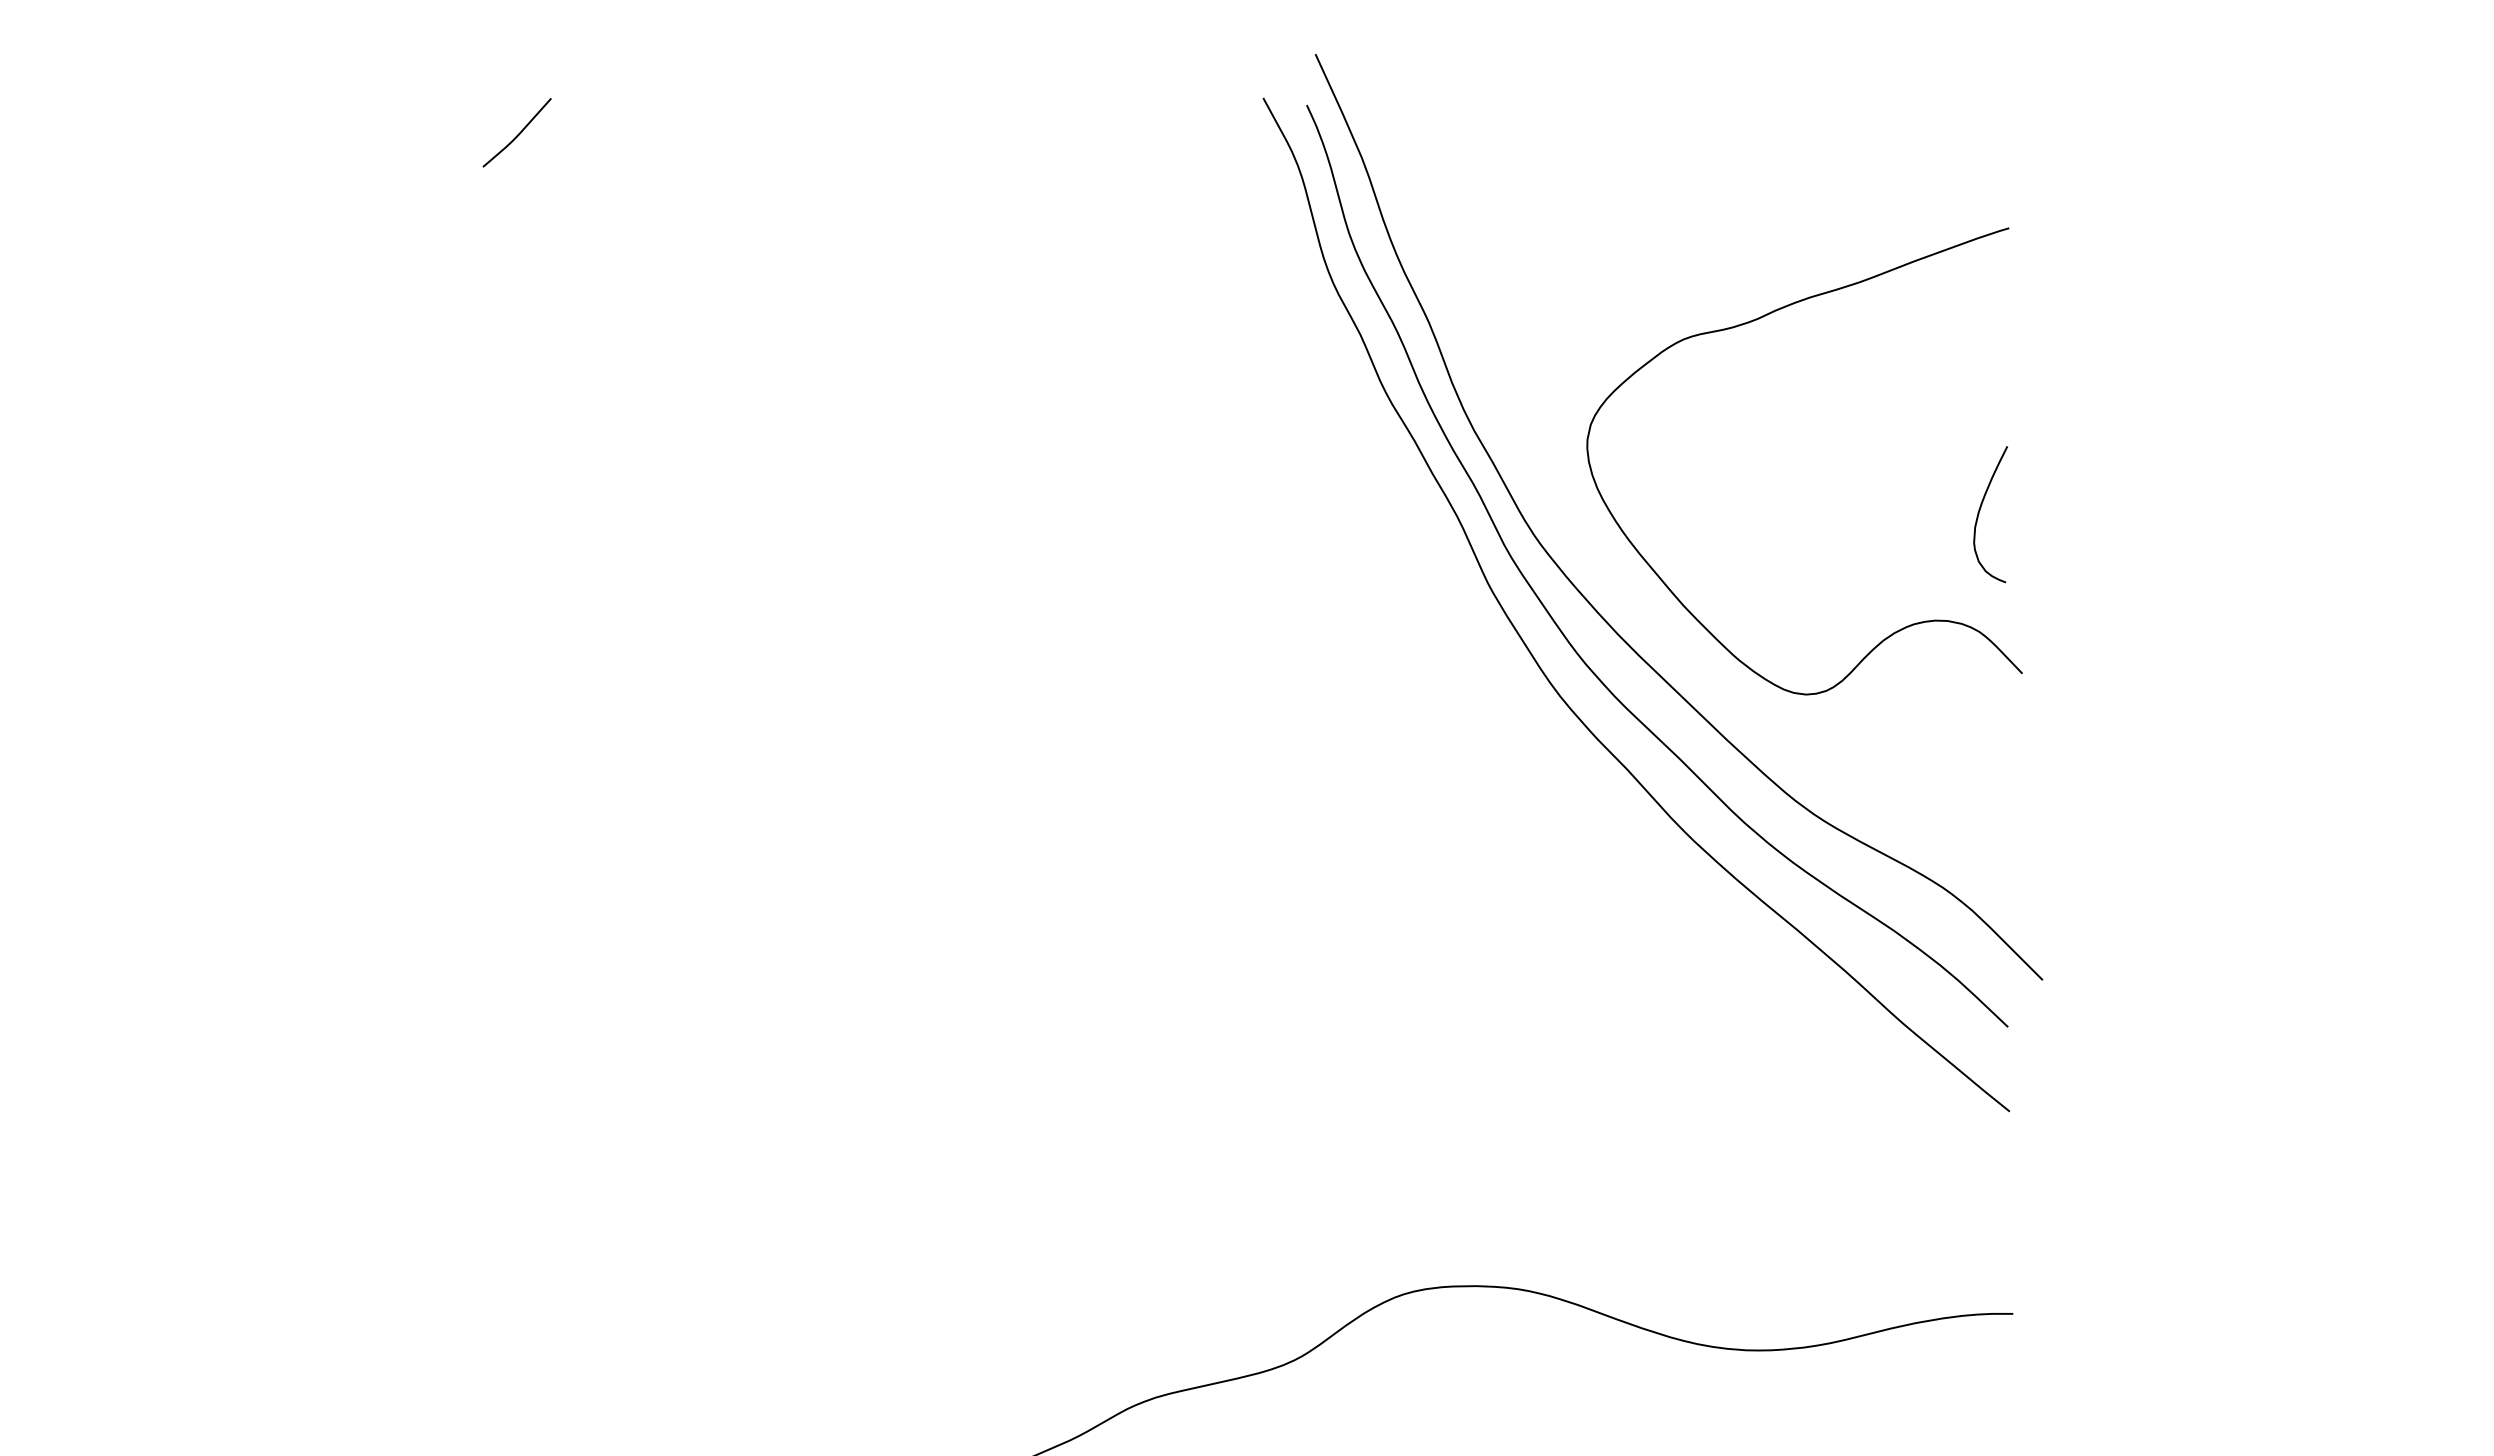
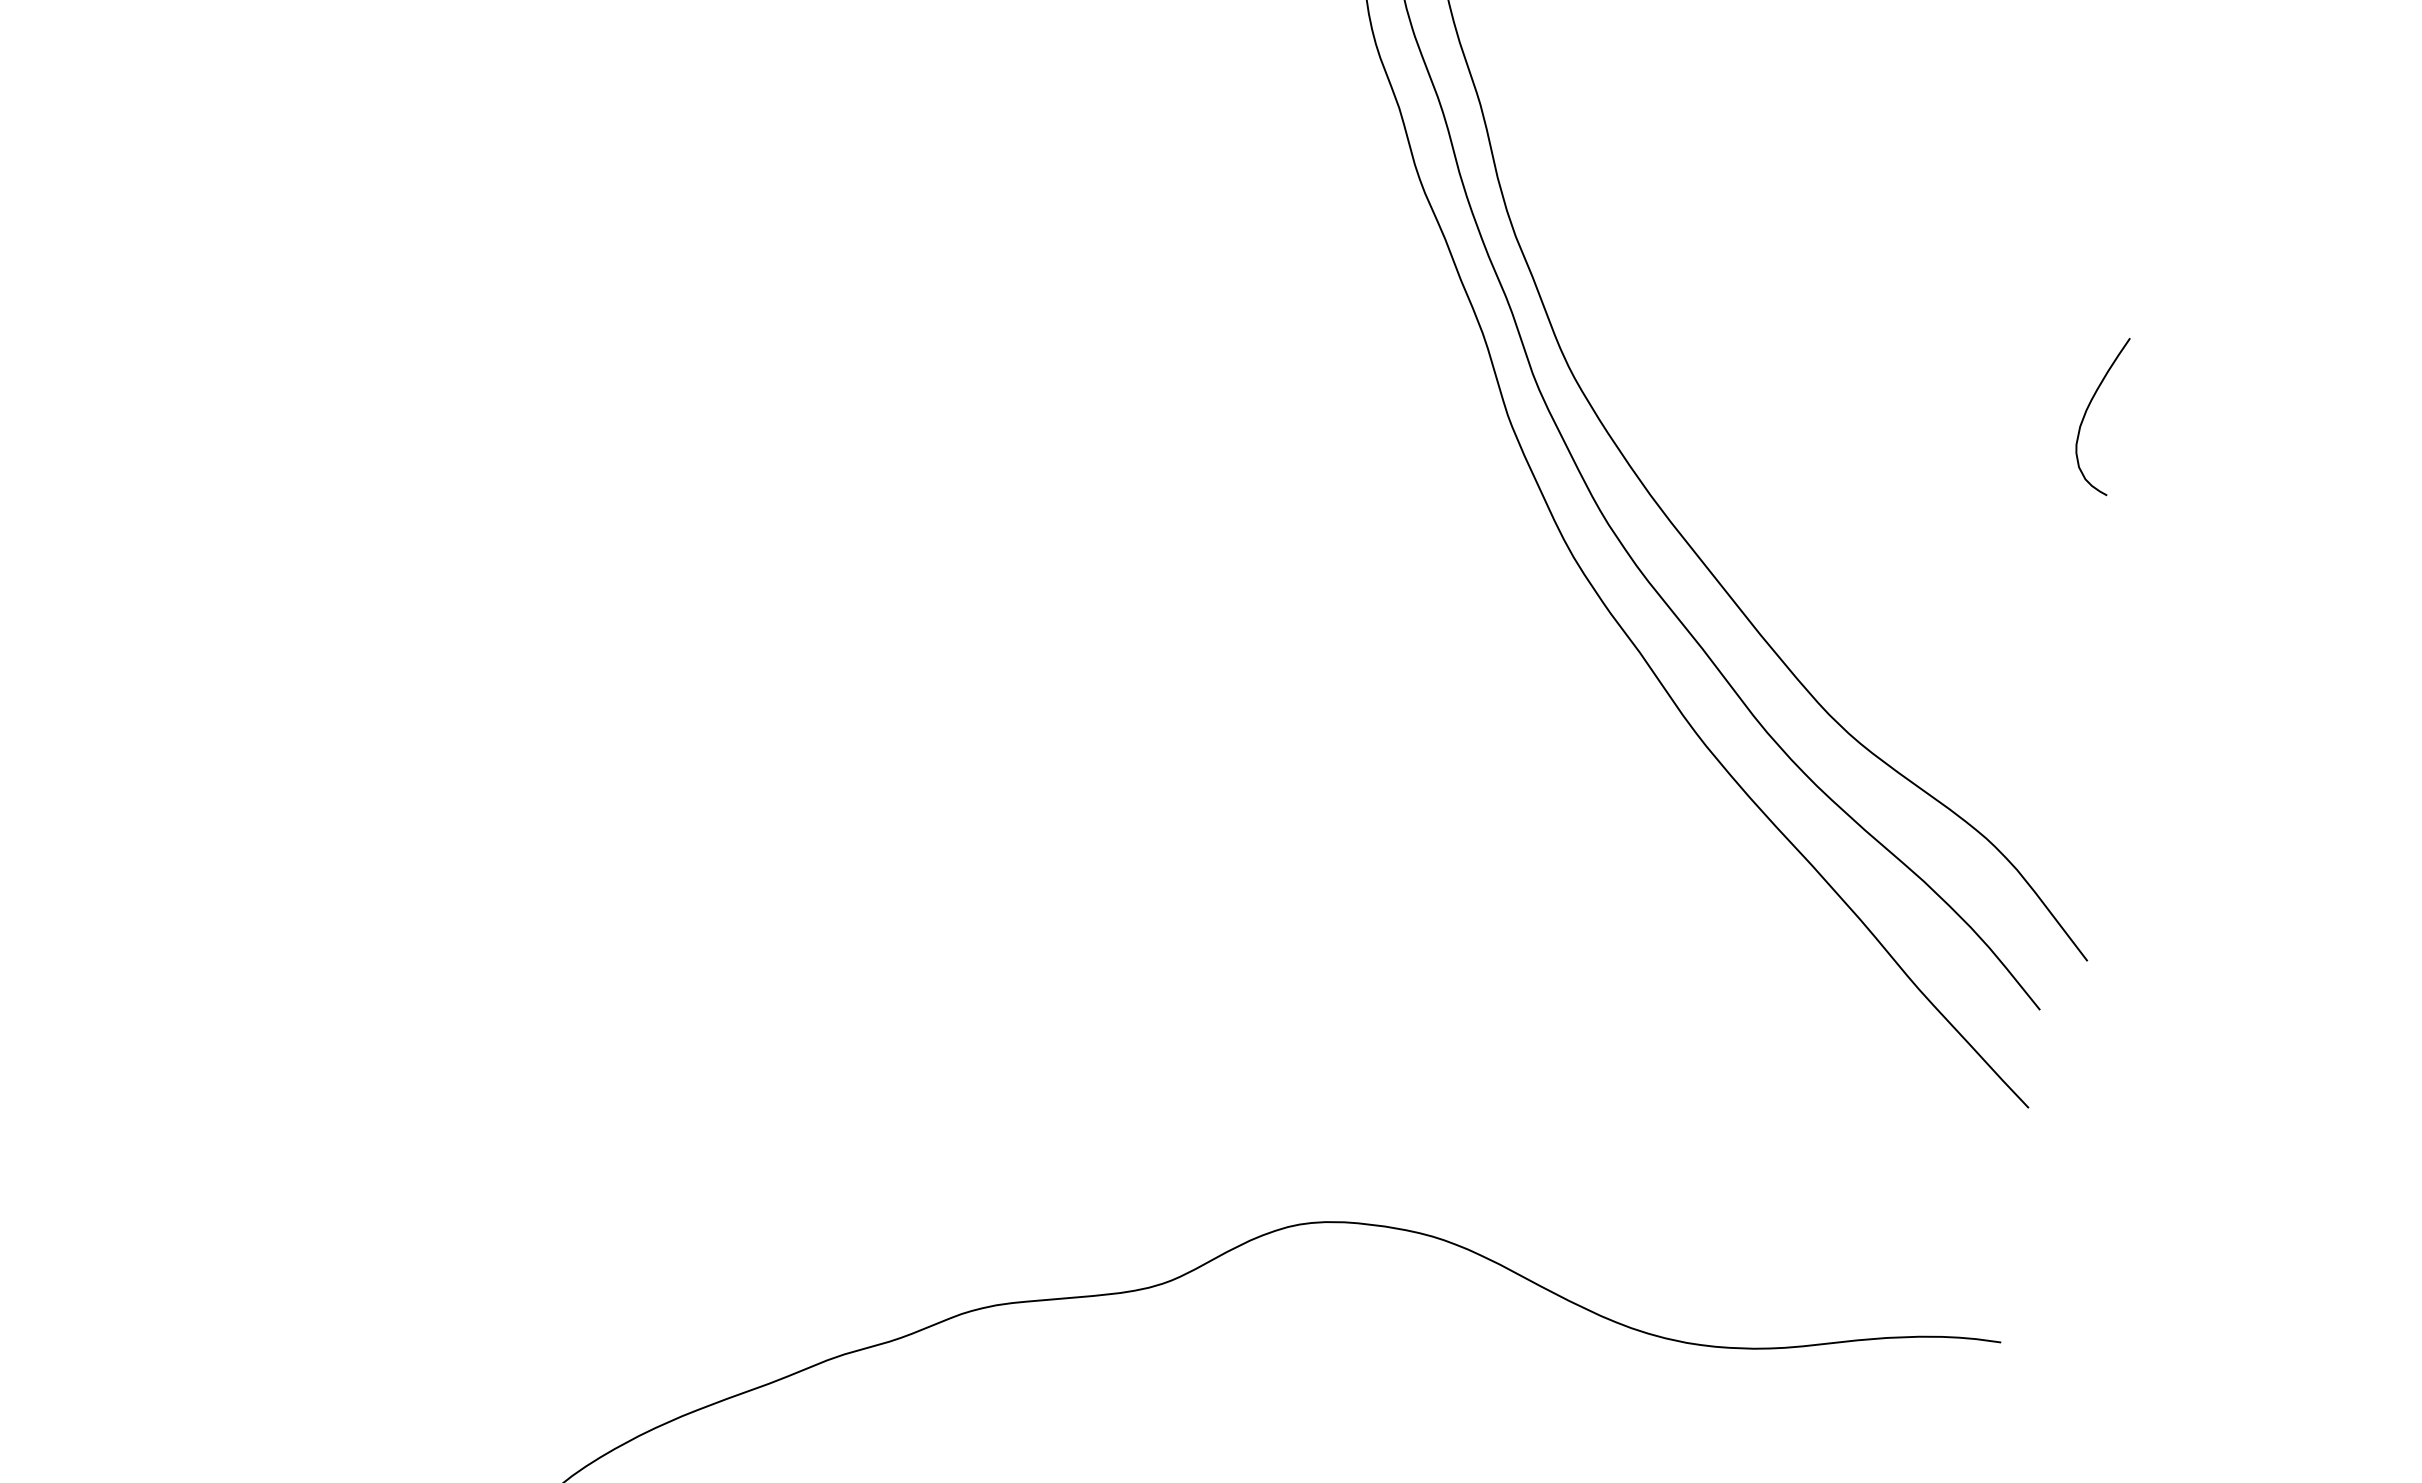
curve: (1754, 321) -> (1857, 154), removed

